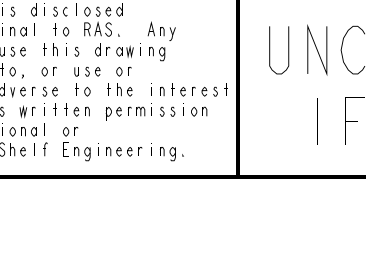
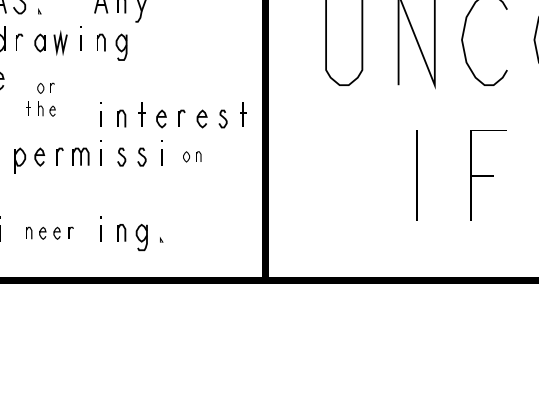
part: (119, 81) -> (40, 99), size x0.6
part: (199, 111) -> (192, 156), size x0.6
part: (124, 151) -> (50, 232), size x0.7

